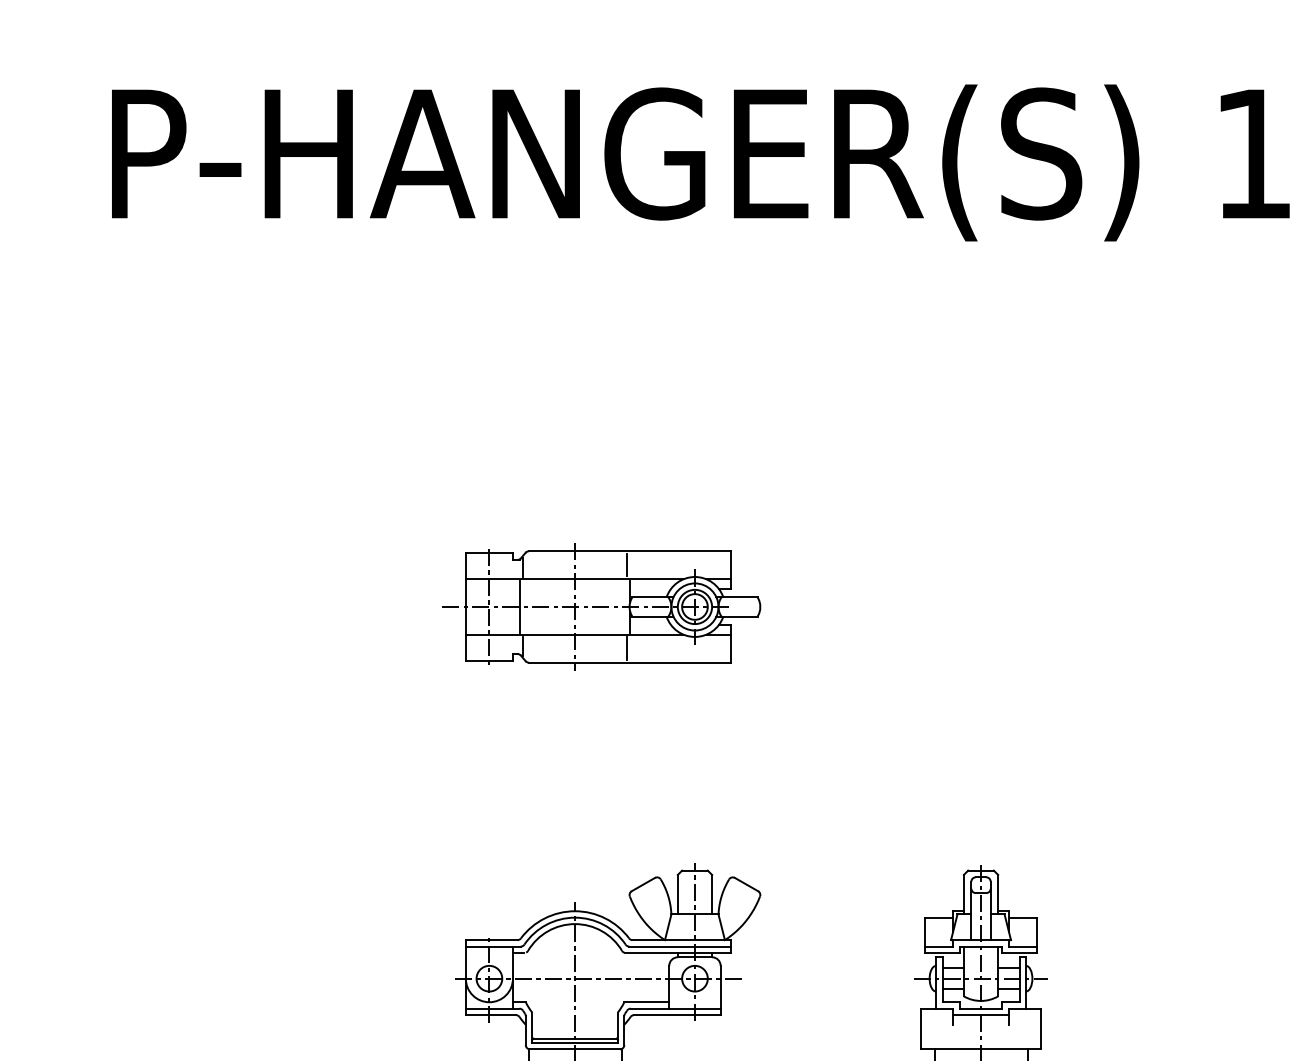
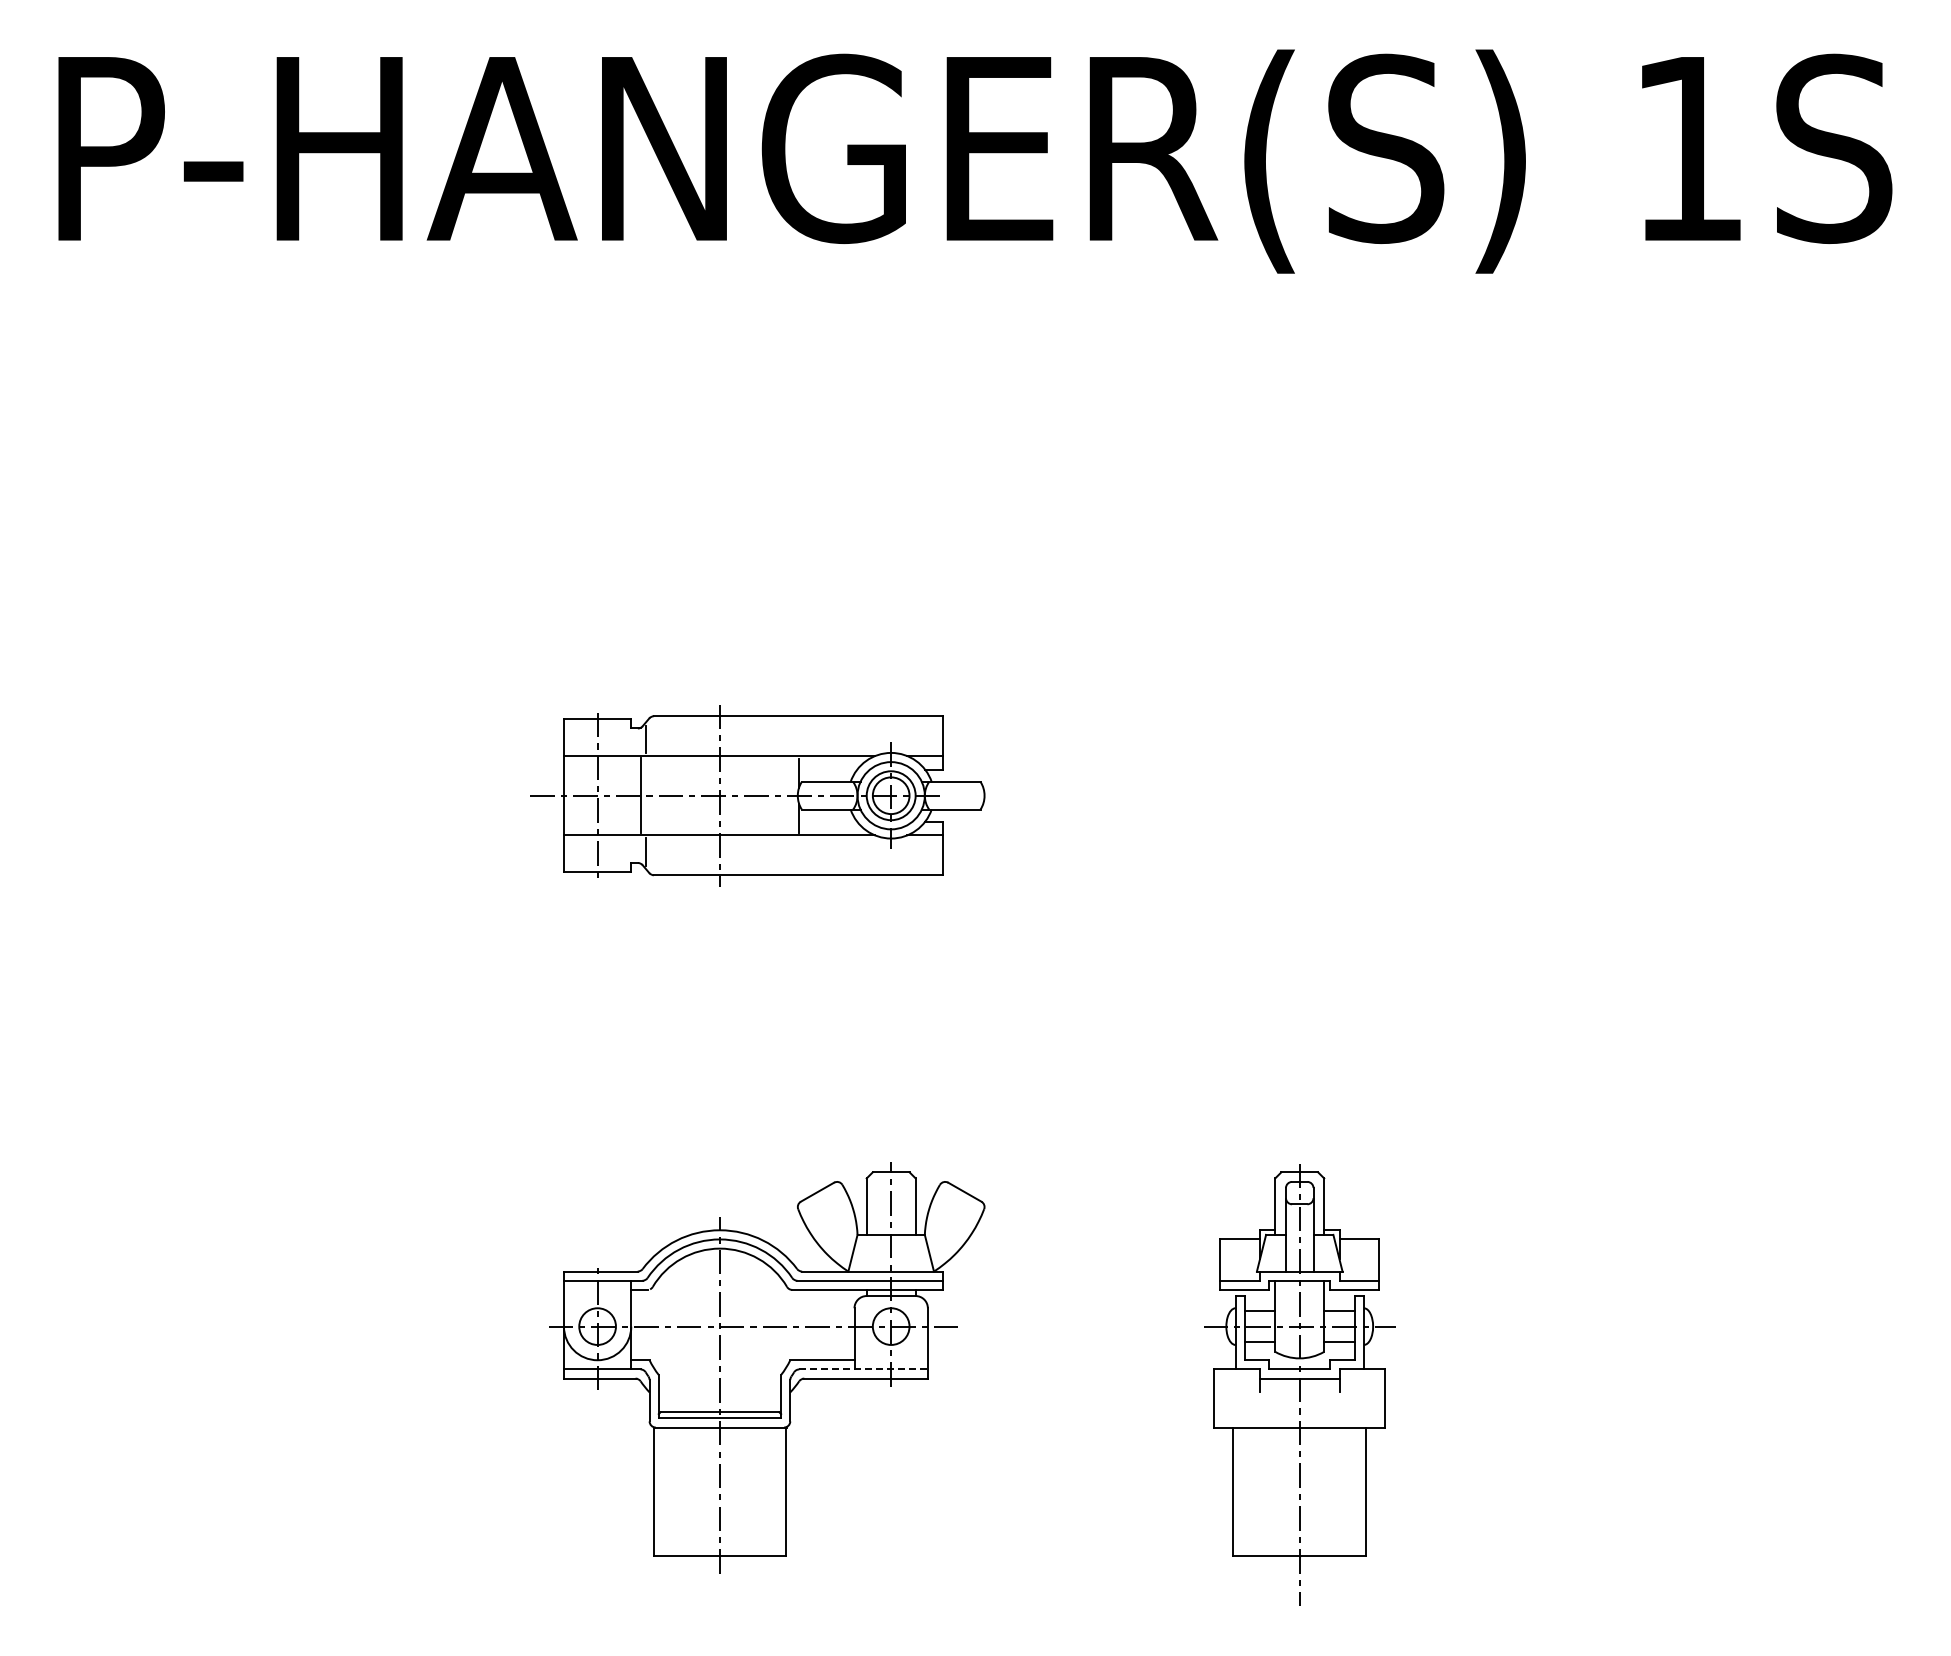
line: (627, 564) -> (794, 735), removed
line: (627, 648) -> (794, 855), removed
line: (676, 1008) -> (864, 1369), solid -> dashed

